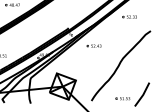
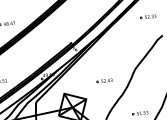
part: (129, 16) -> (147, 16), moved
part: (93, 45) -> (103, 80), moved

